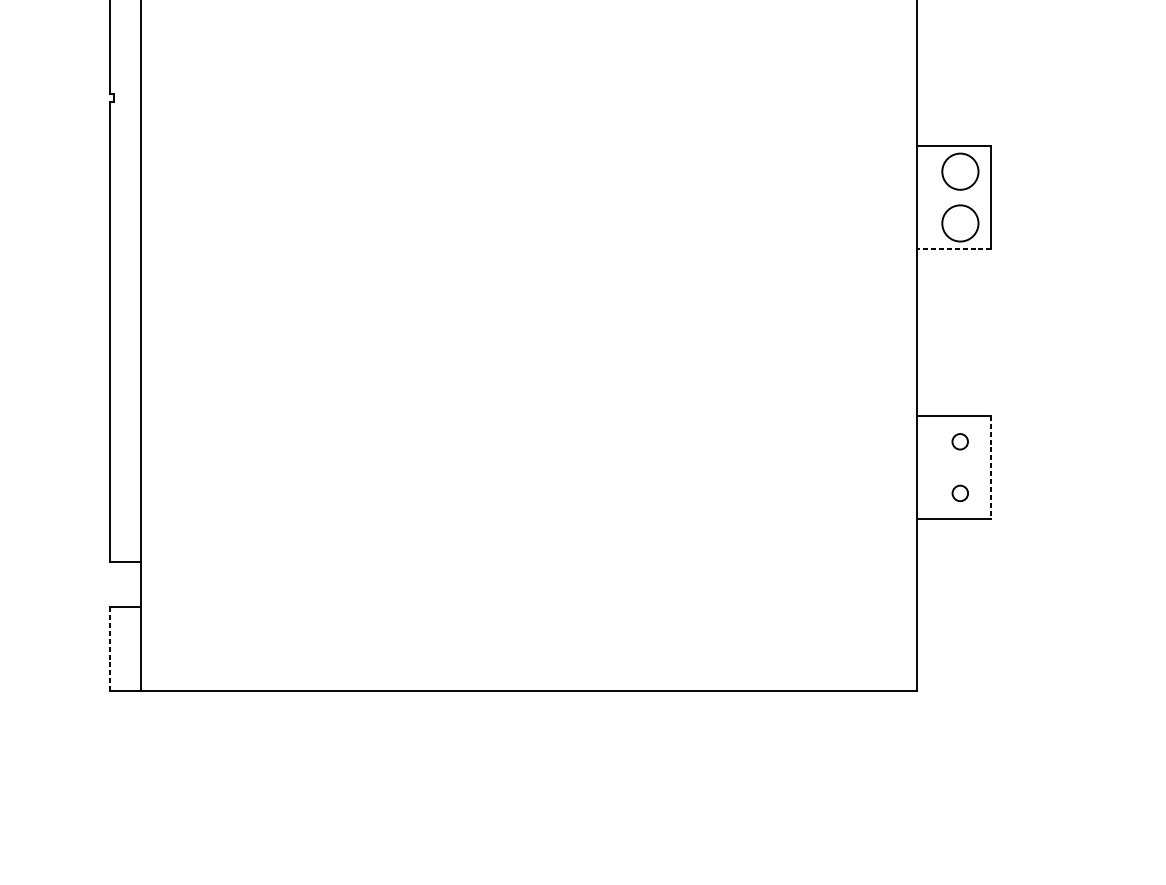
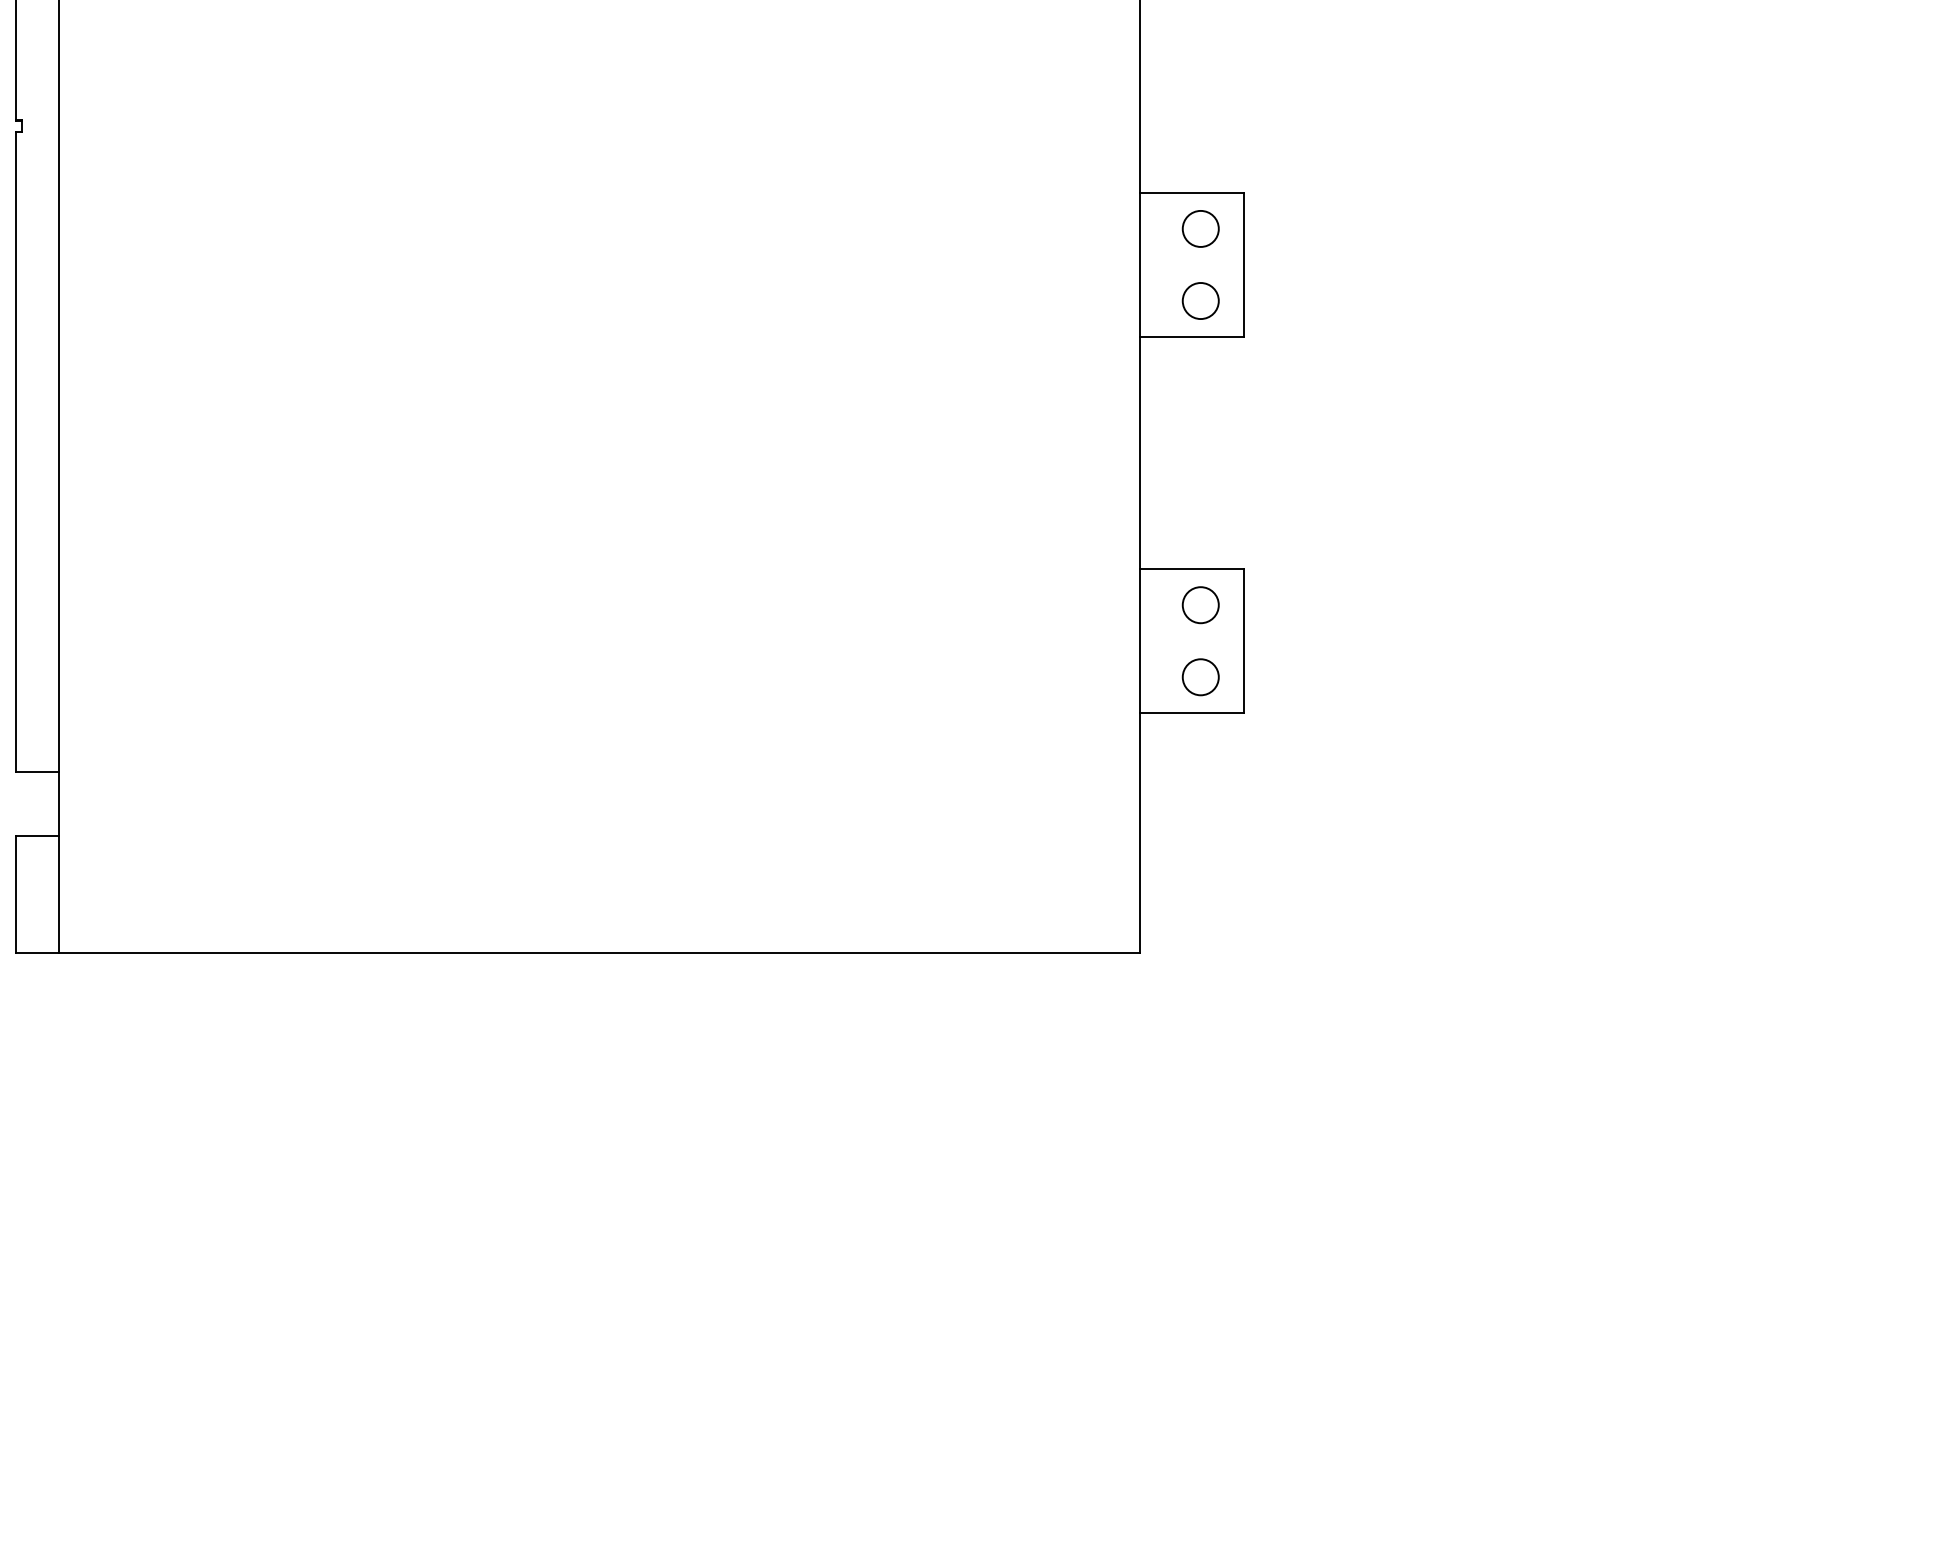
circle: (960, 171) -> (1200, 228), size x0.71
circle: (960, 223) -> (1200, 300), size x0.71
line: (954, 249) -> (1192, 337), dashed -> solid
circle: (960, 441) -> (1200, 605), size x1.67
line: (991, 467) -> (1244, 641), dashed -> solid
circle: (960, 493) -> (1200, 677), size x1.67
line: (109, 649) -> (15, 894), dashed -> solid

